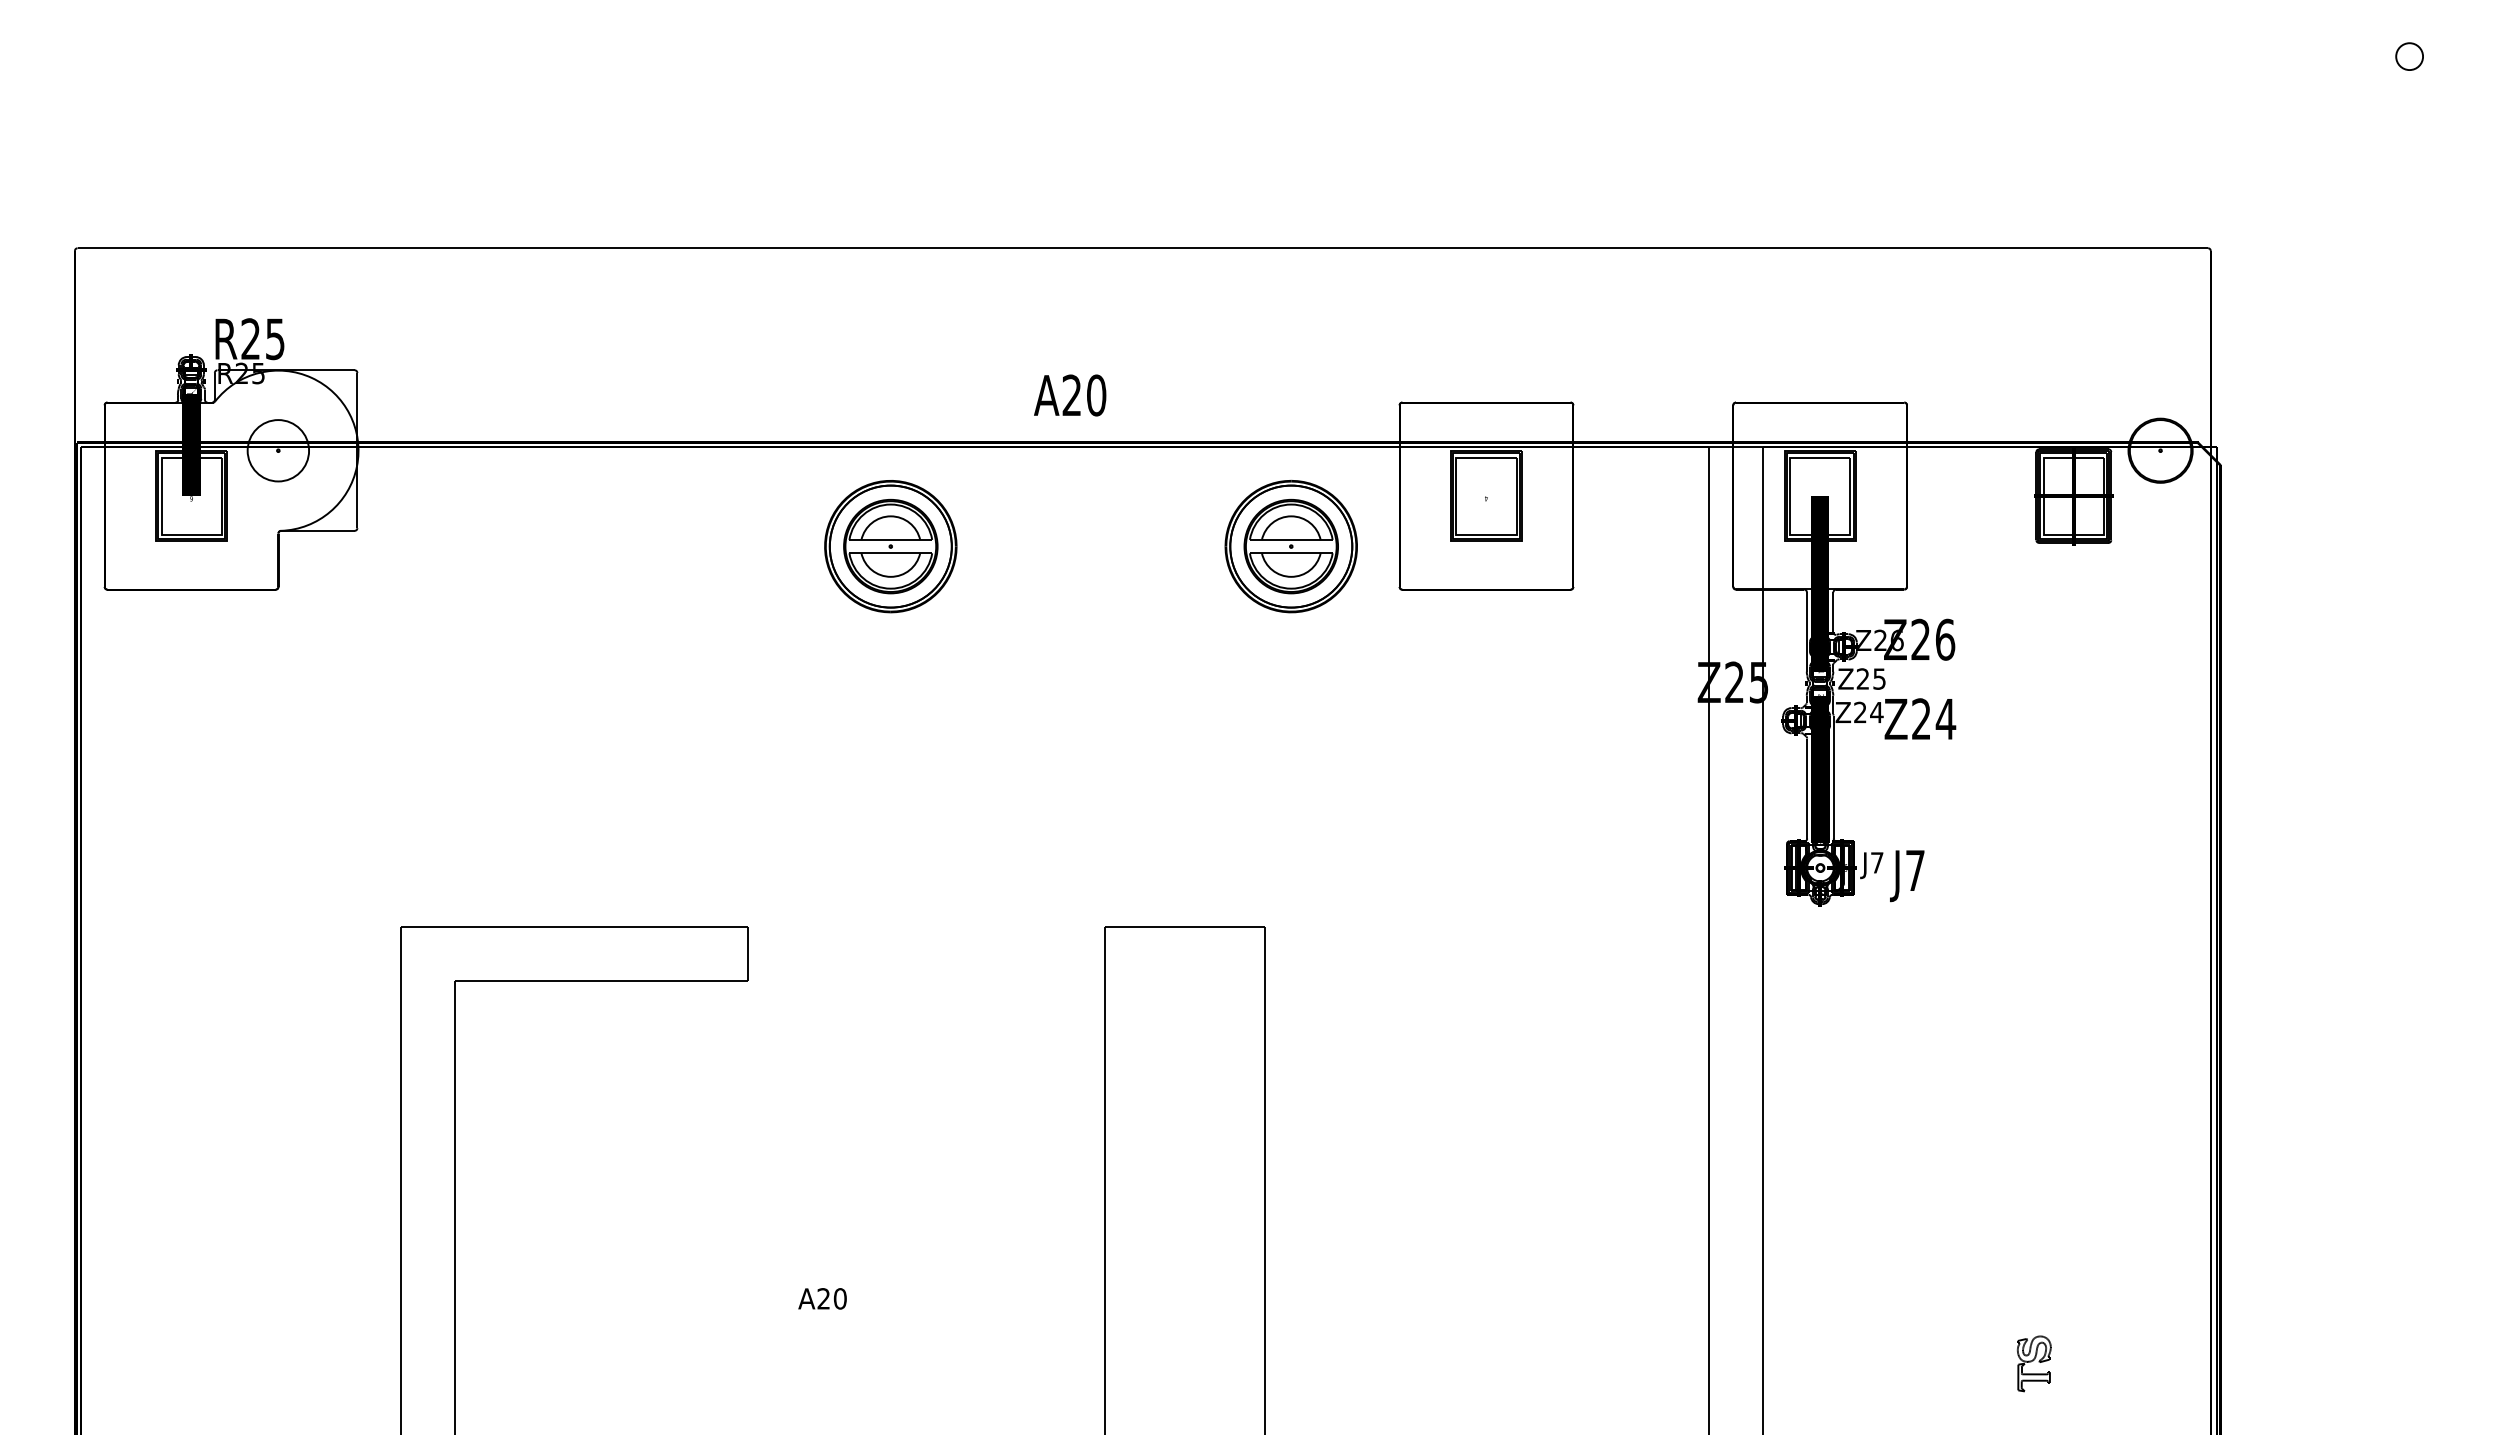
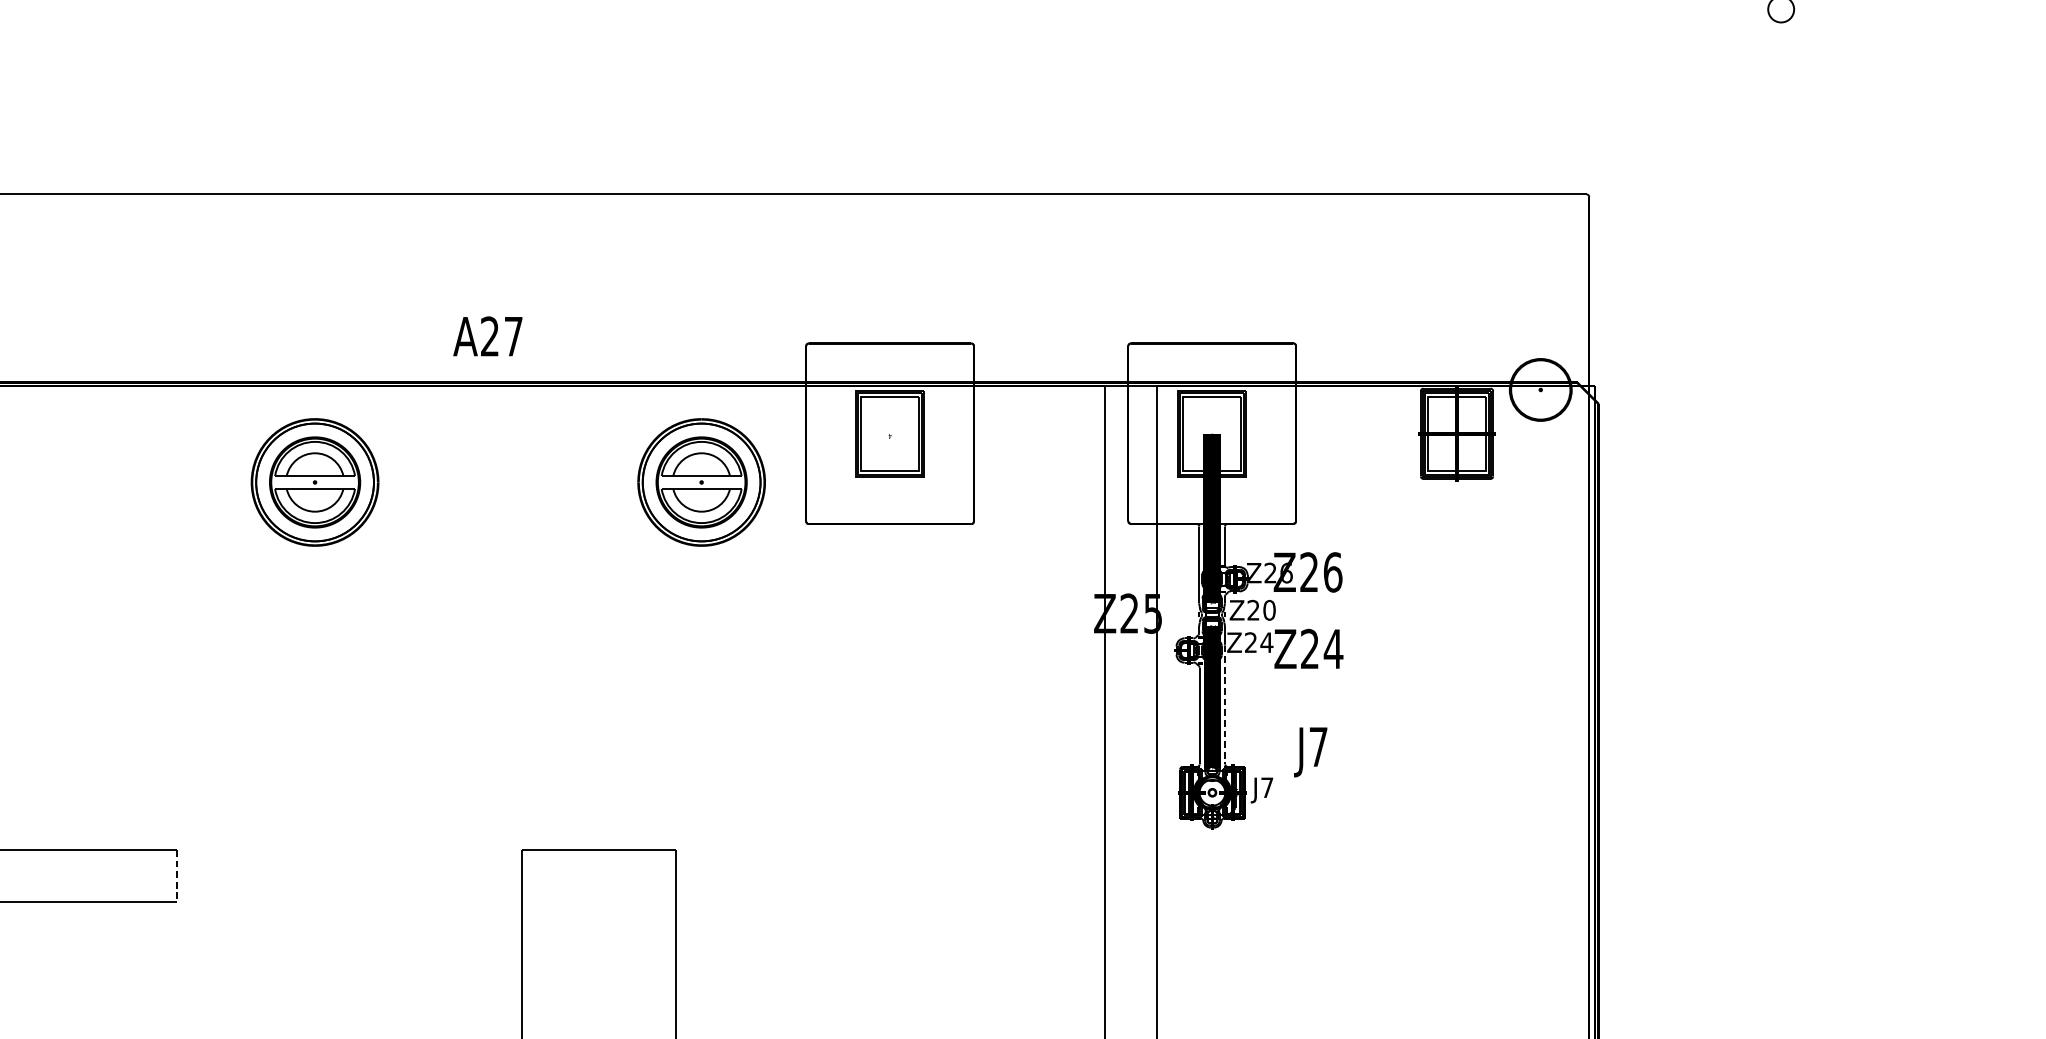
text: (1096, 395) -> (513, 336), A20 -> A27
text: (1879, 678) -> (1269, 609), Z25 -> Z20
line: (1833, 777) -> (1225, 705), solid -> dashed
text: (1907, 876) -> (1310, 752), moved
line: (748, 954) -> (177, 876), solid -> dashed

